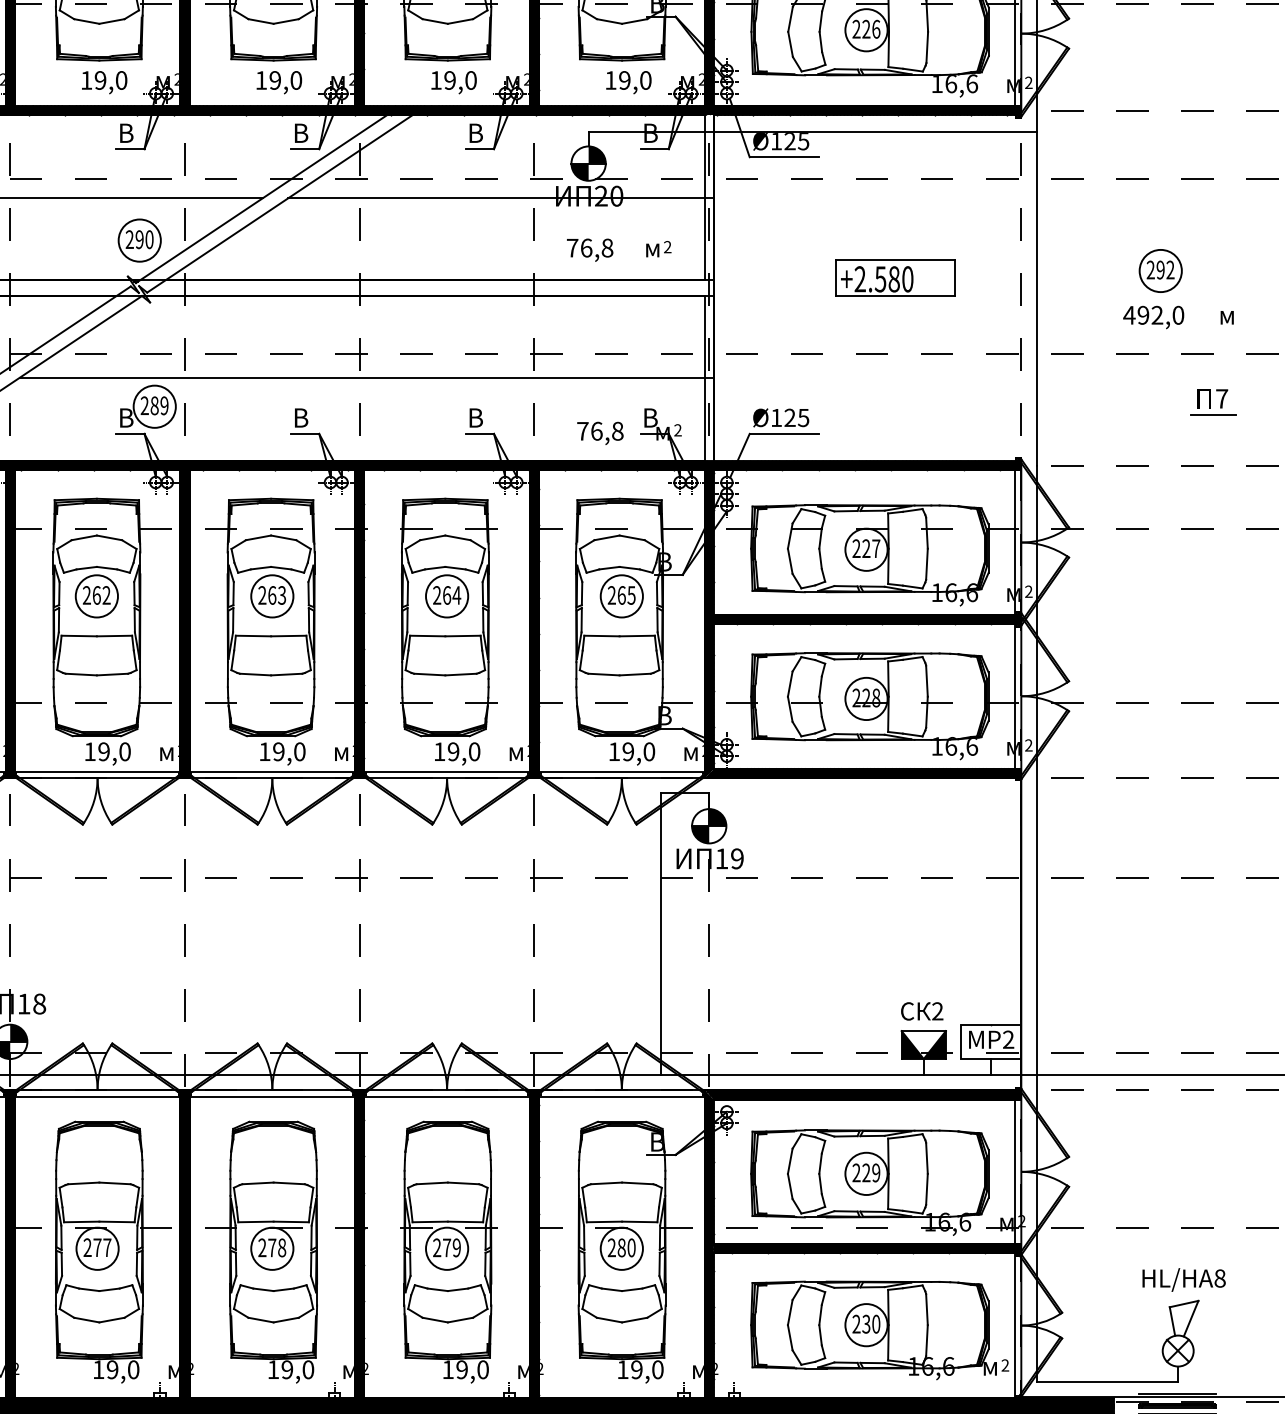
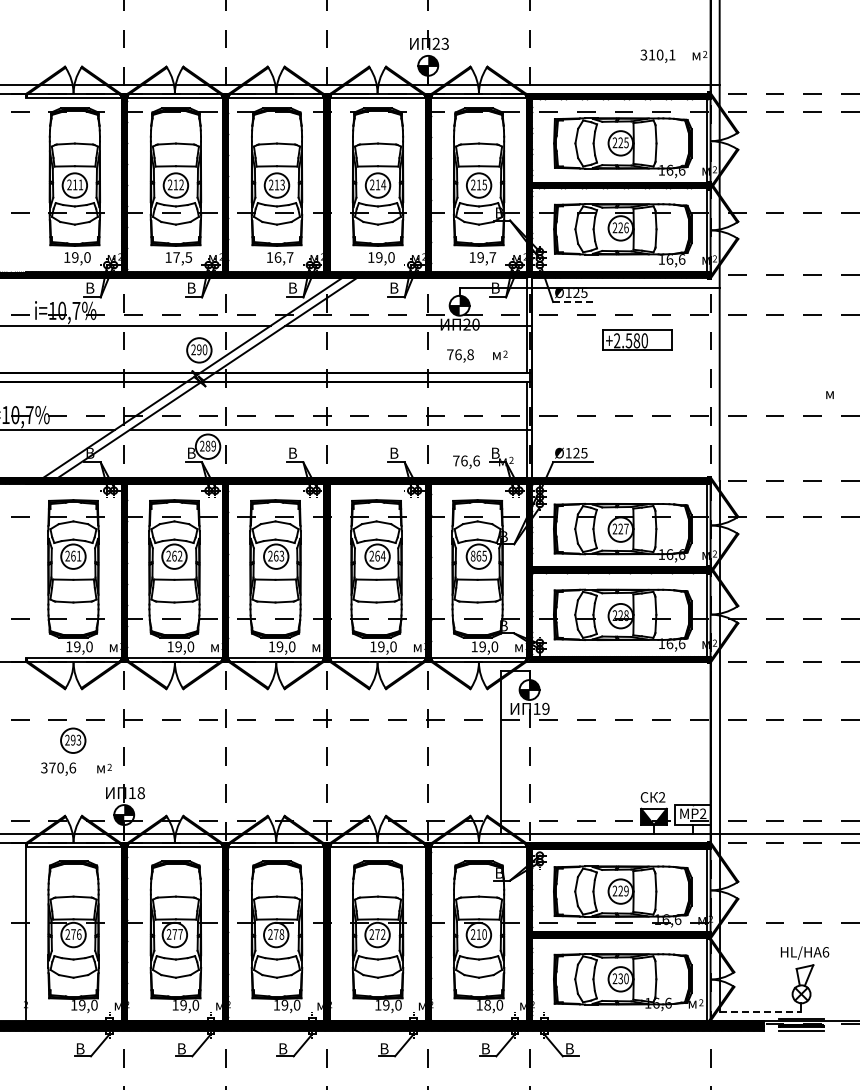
text: (110, 80) -> (182, 257), 19,0 -> 17,5
text: (284, 80) -> (283, 257), 19,0 -> 16,7
text: (645, 80) -> (492, 257), 19,0 -> 19,7
line: (784, 158) -> (573, 302), solid -> dashed
part: (895, 277) -> (637, 339), moved
part: (1152, 287) -> (786, 377), removed
part: (1212, 401) -> (821, 443), removed
text: (617, 430) -> (476, 460), 76,8 -> 76,6
text: (610, 594) -> (472, 555), 265 -> 865
text: (457, 1247) -> (383, 934), 279 -> 272
text: (621, 1247) -> (478, 934), 280 -> 210
text: (1219, 1278) -> (825, 952), HL/HA8 -> HL/HA6
text: (636, 1370) -> (487, 1005), 19,0 -> 18,0
line: (1107, 1382) -> (760, 1012), solid -> dashed

